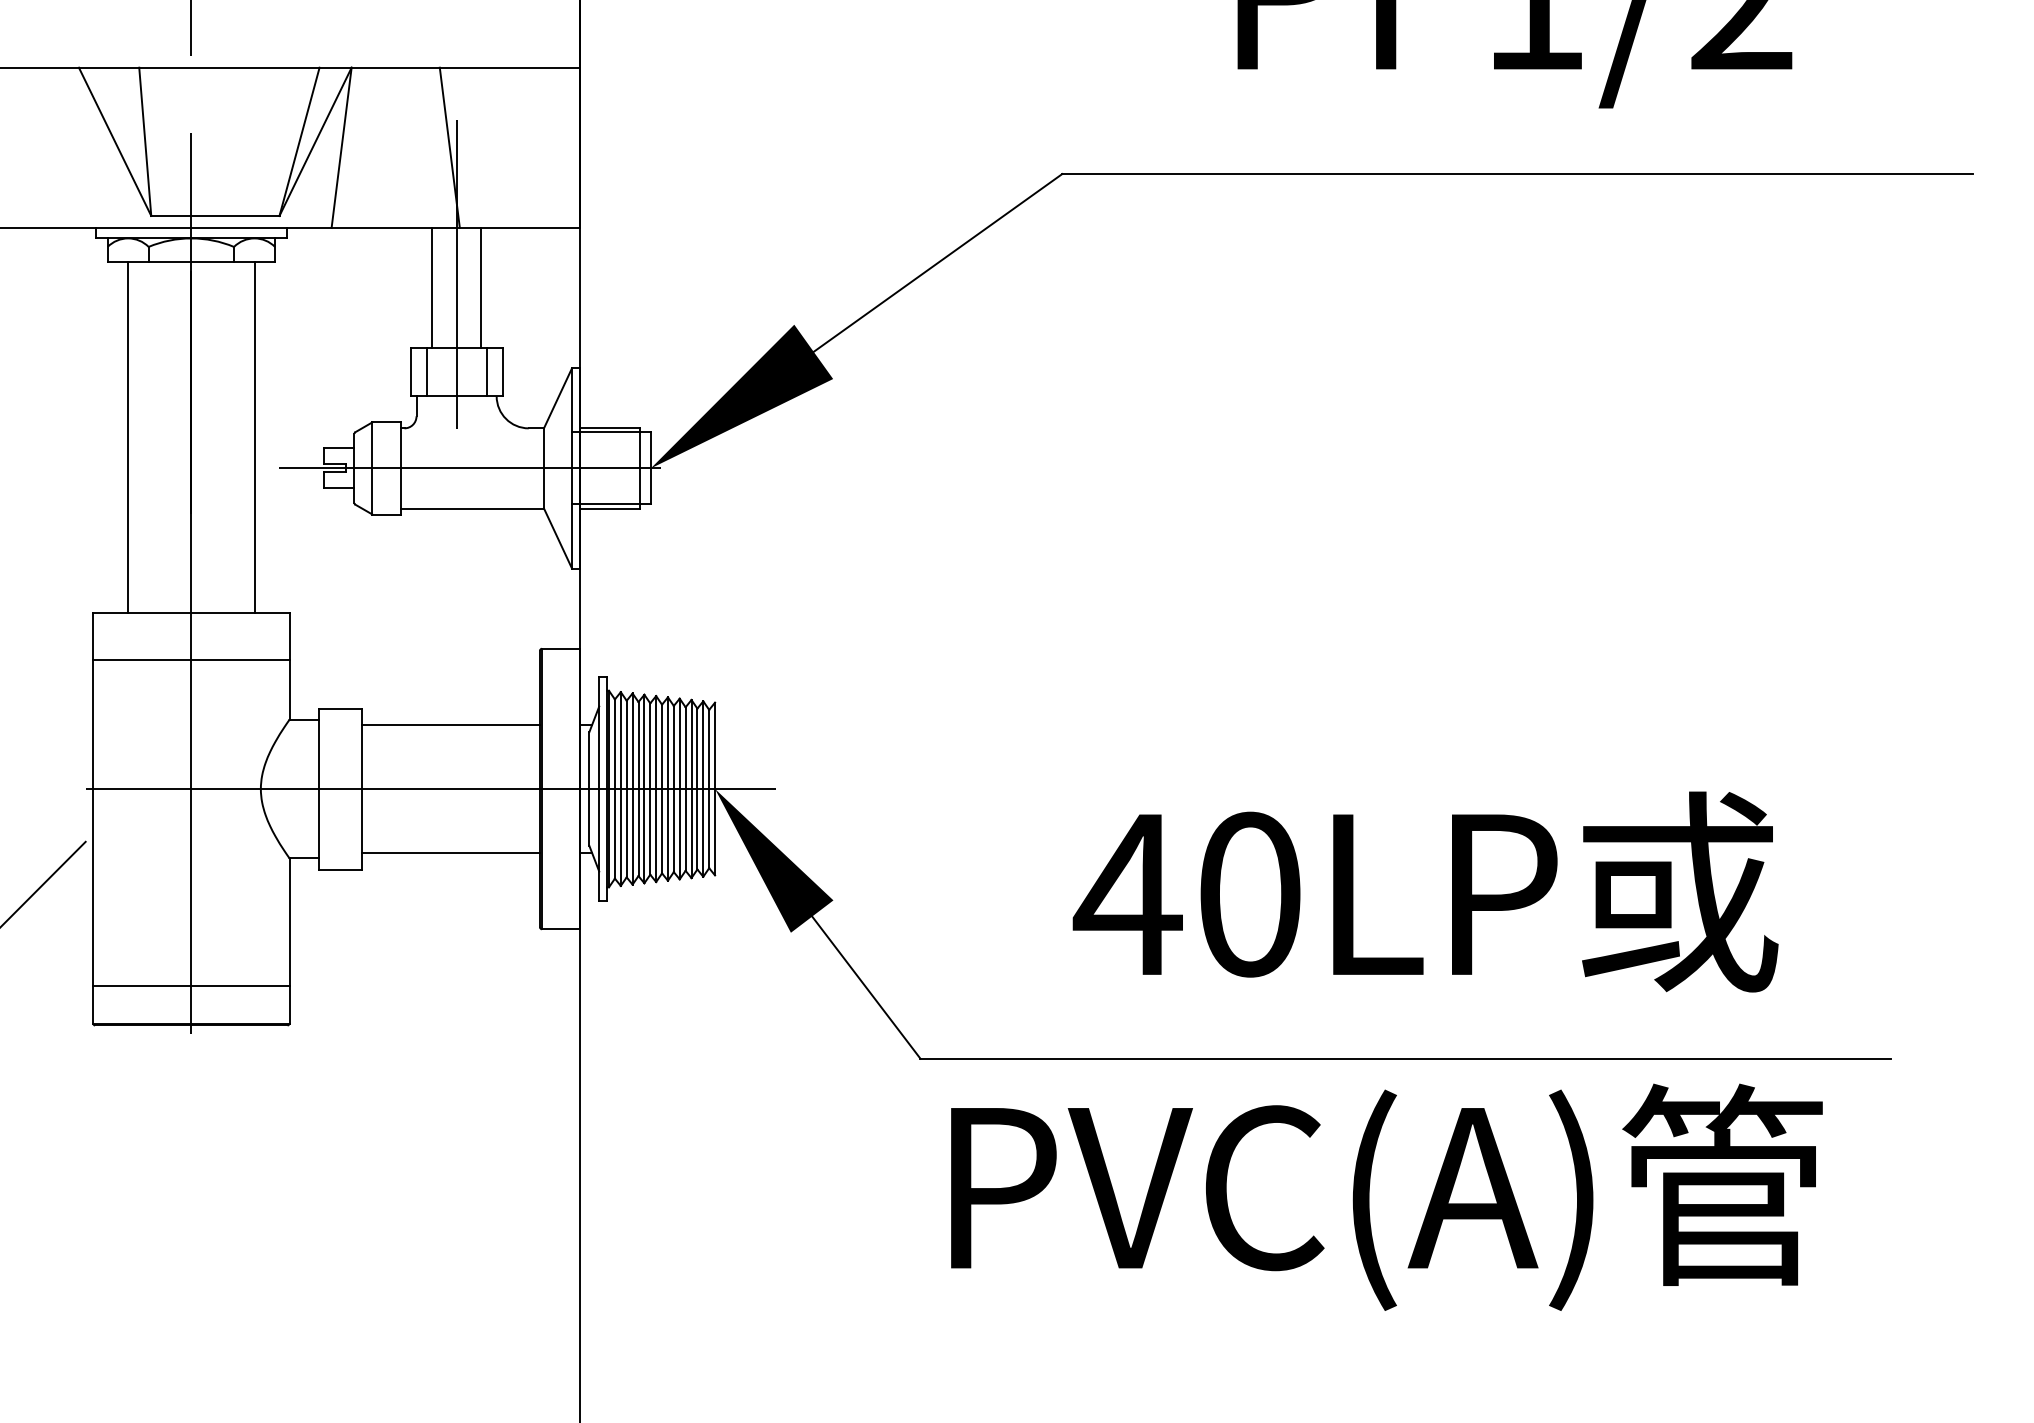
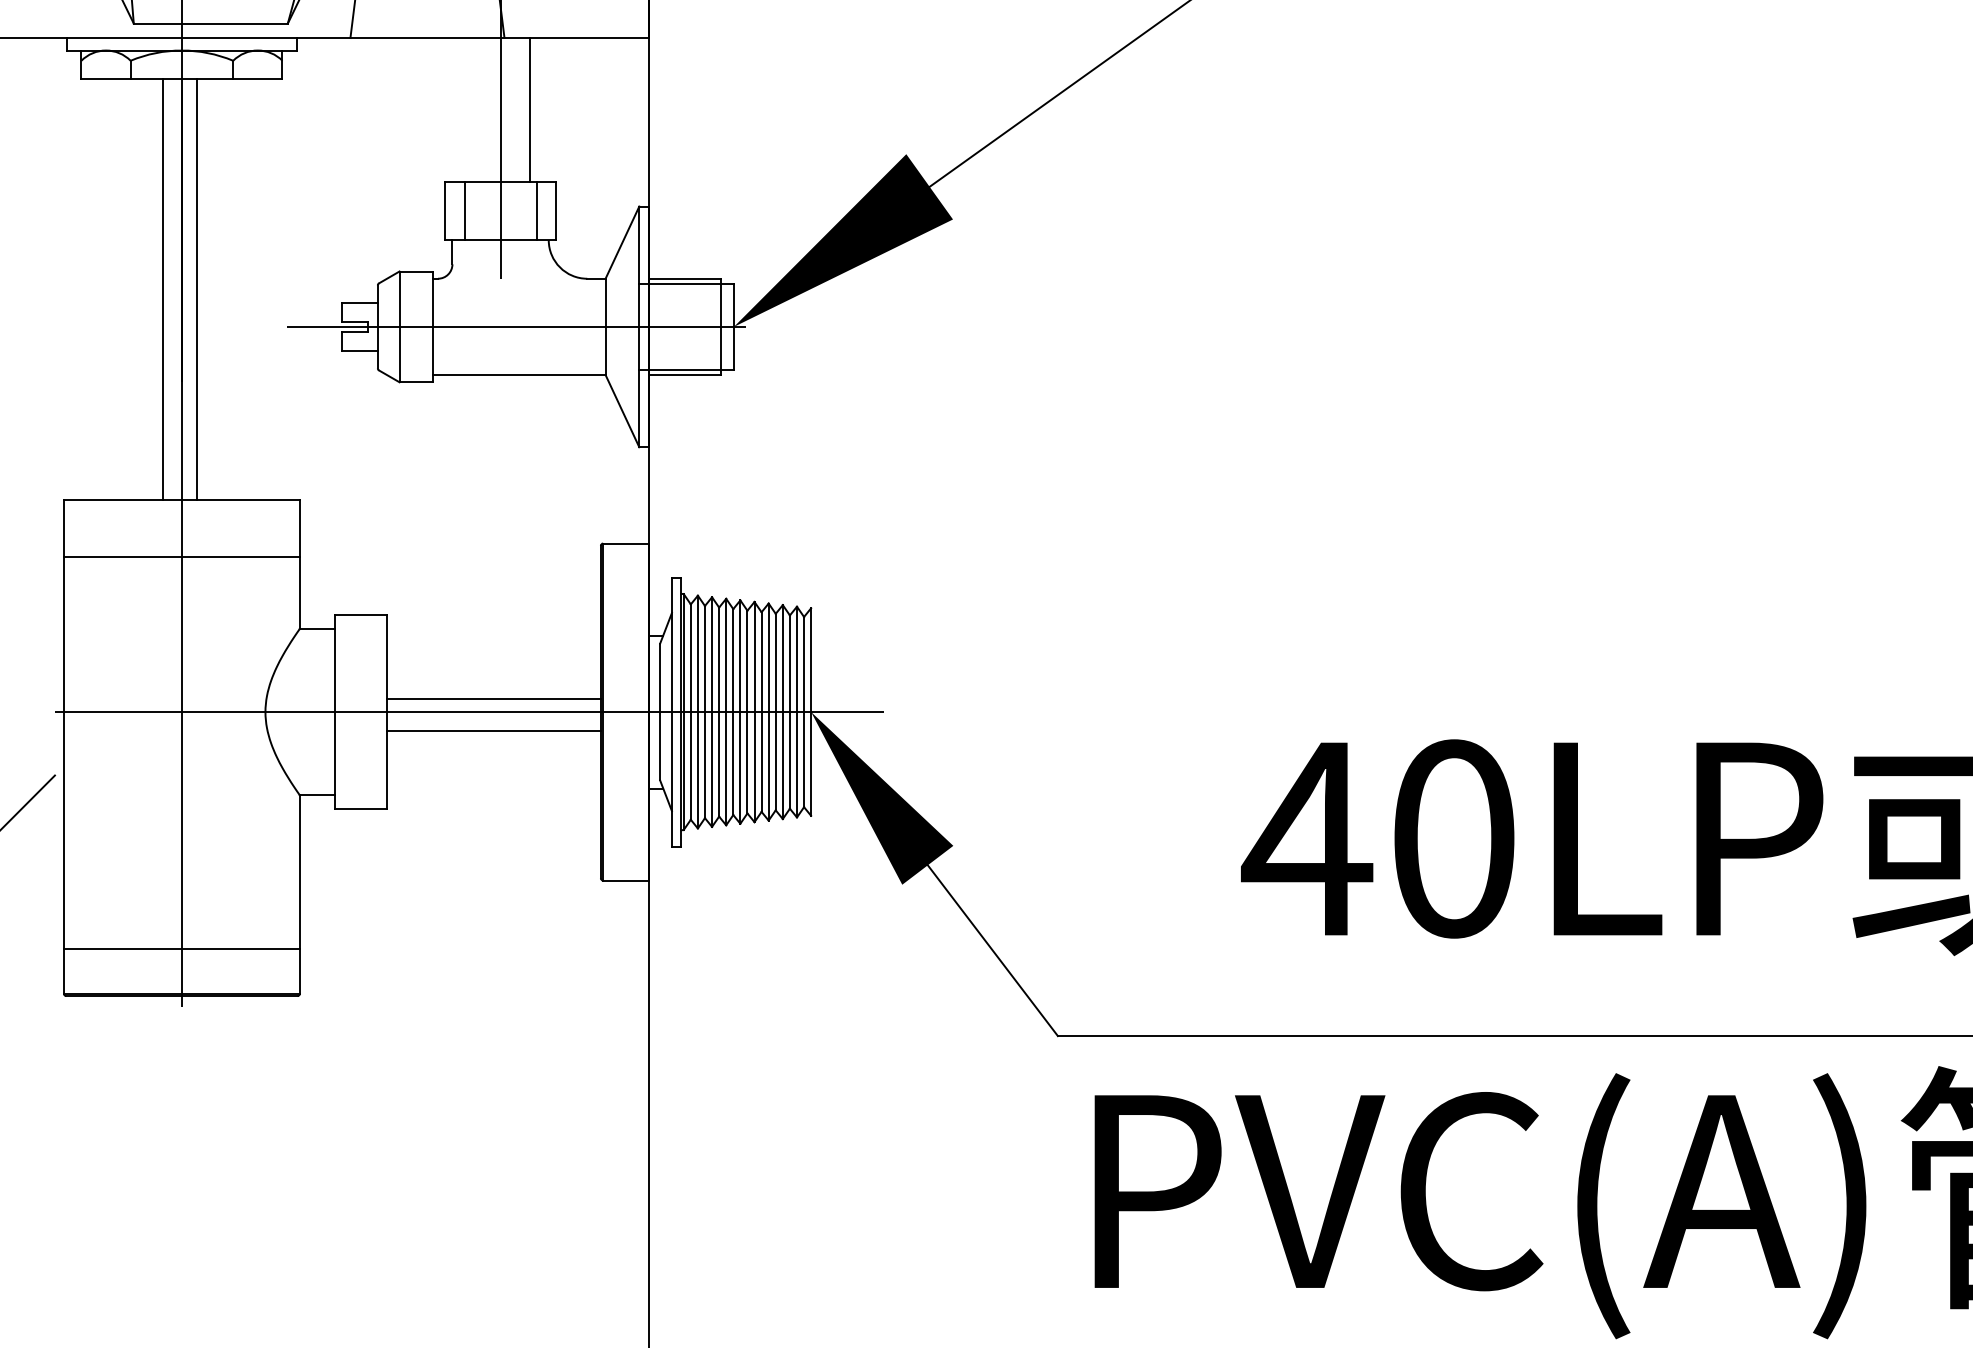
line: (431, 287) -> (470, 109), removed
line: (127, 437) -> (162, 289), moved
line: (254, 437) -> (196, 289), moved
line: (451, 725) -> (494, 699), moved
line: (451, 852) -> (494, 730), moved

